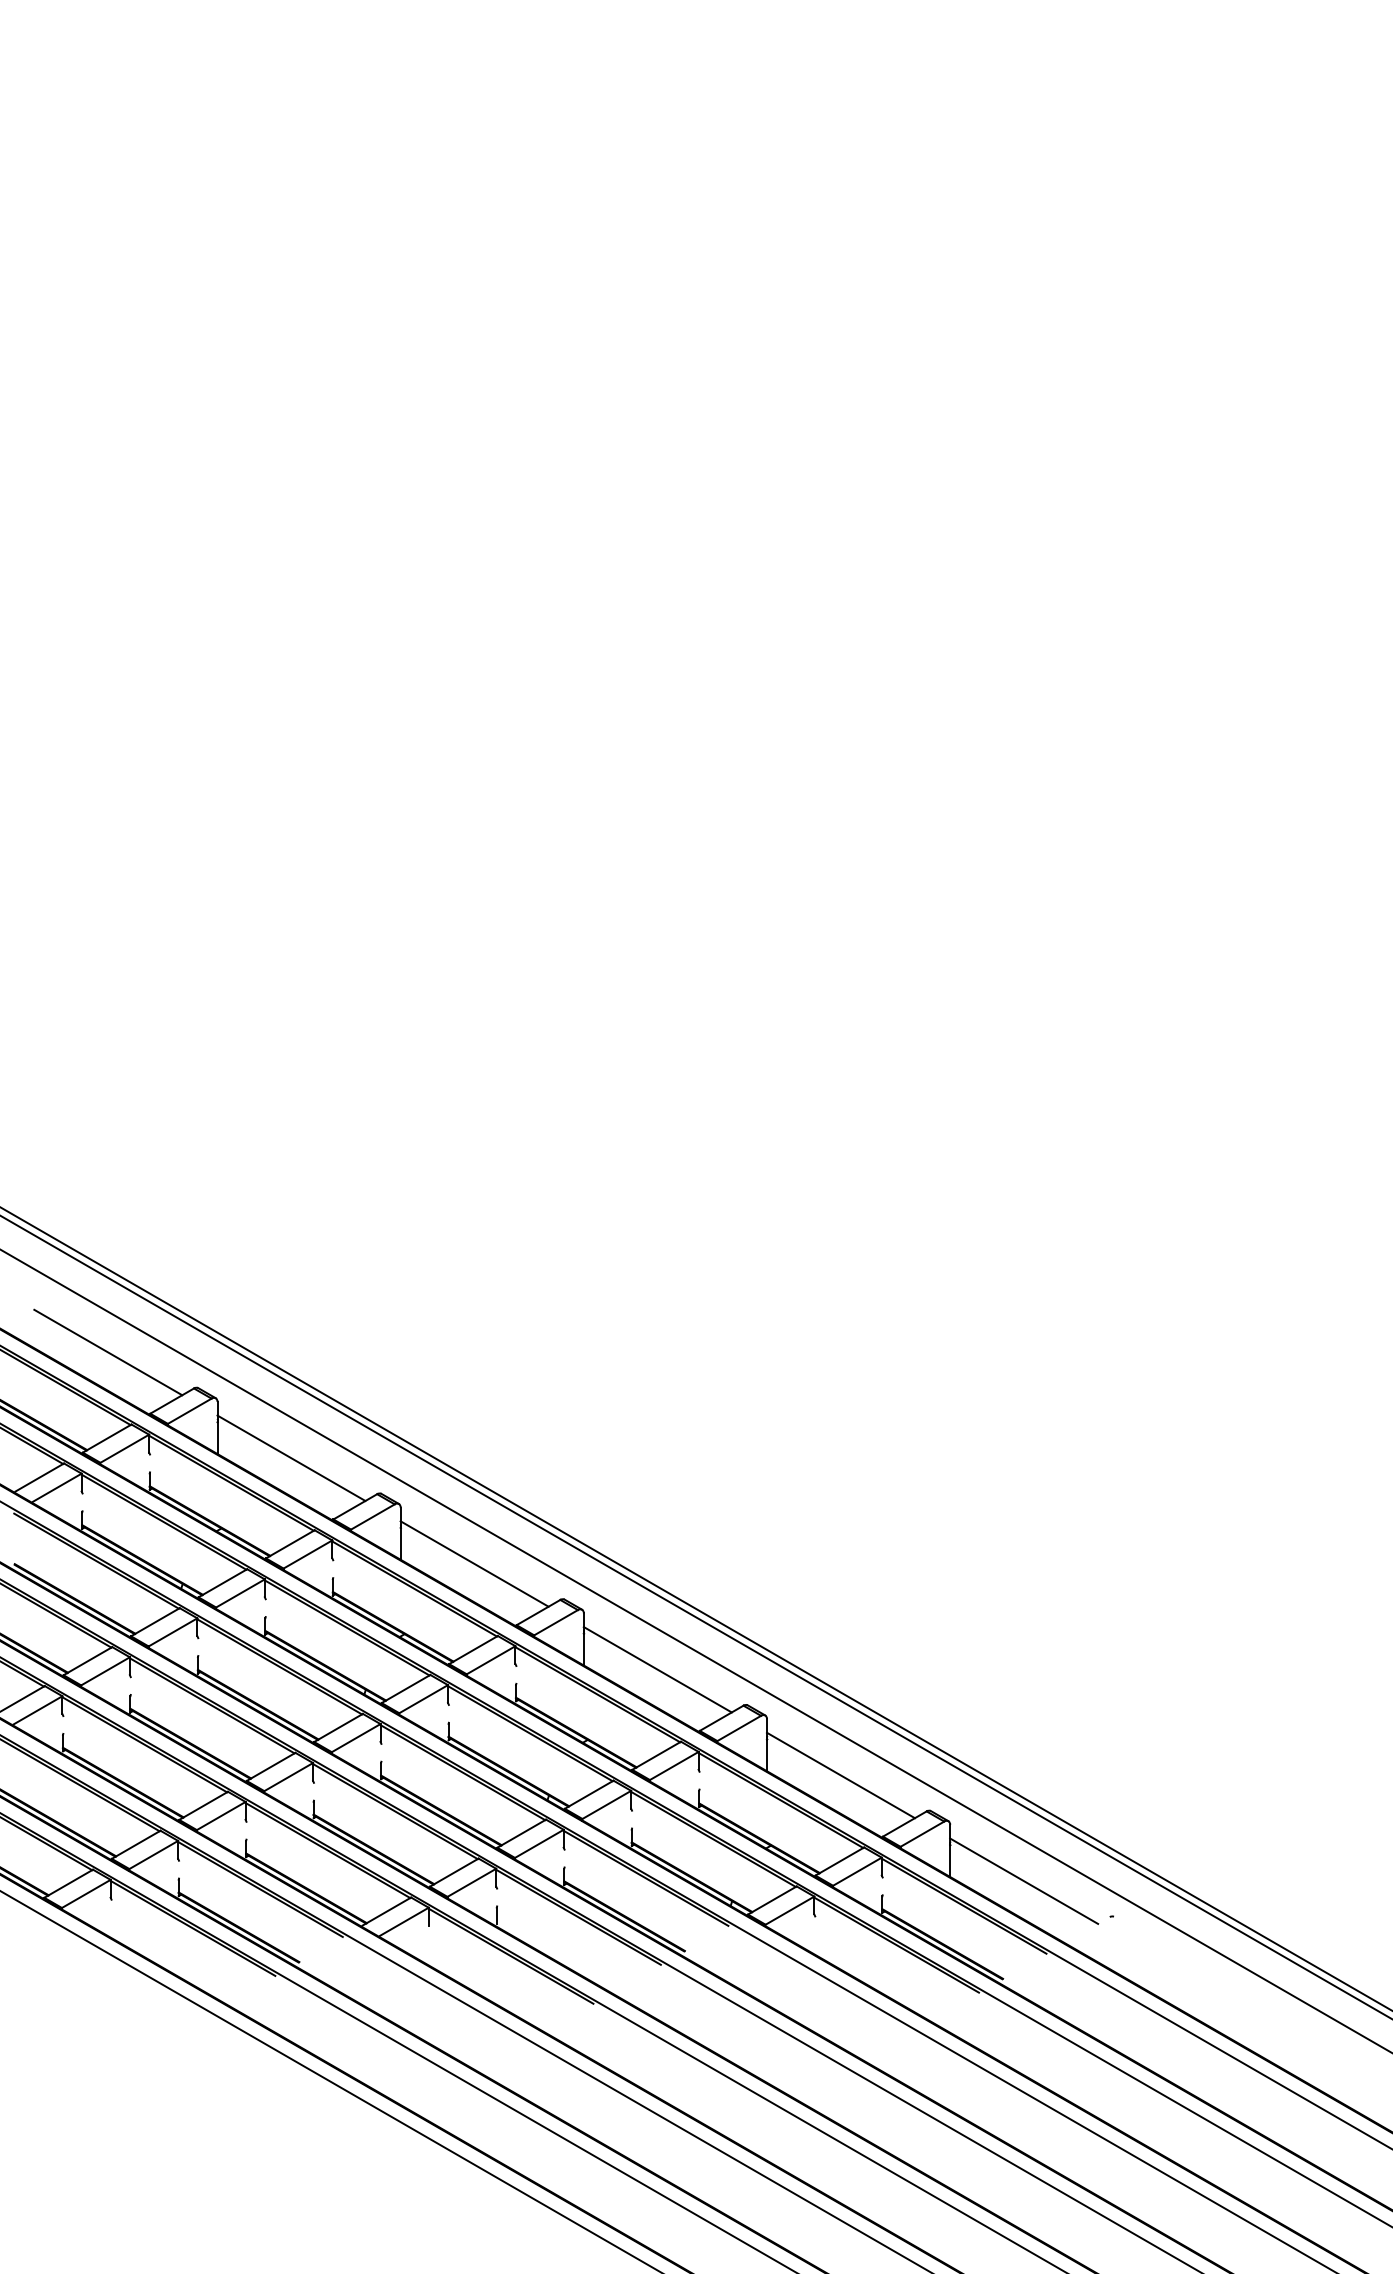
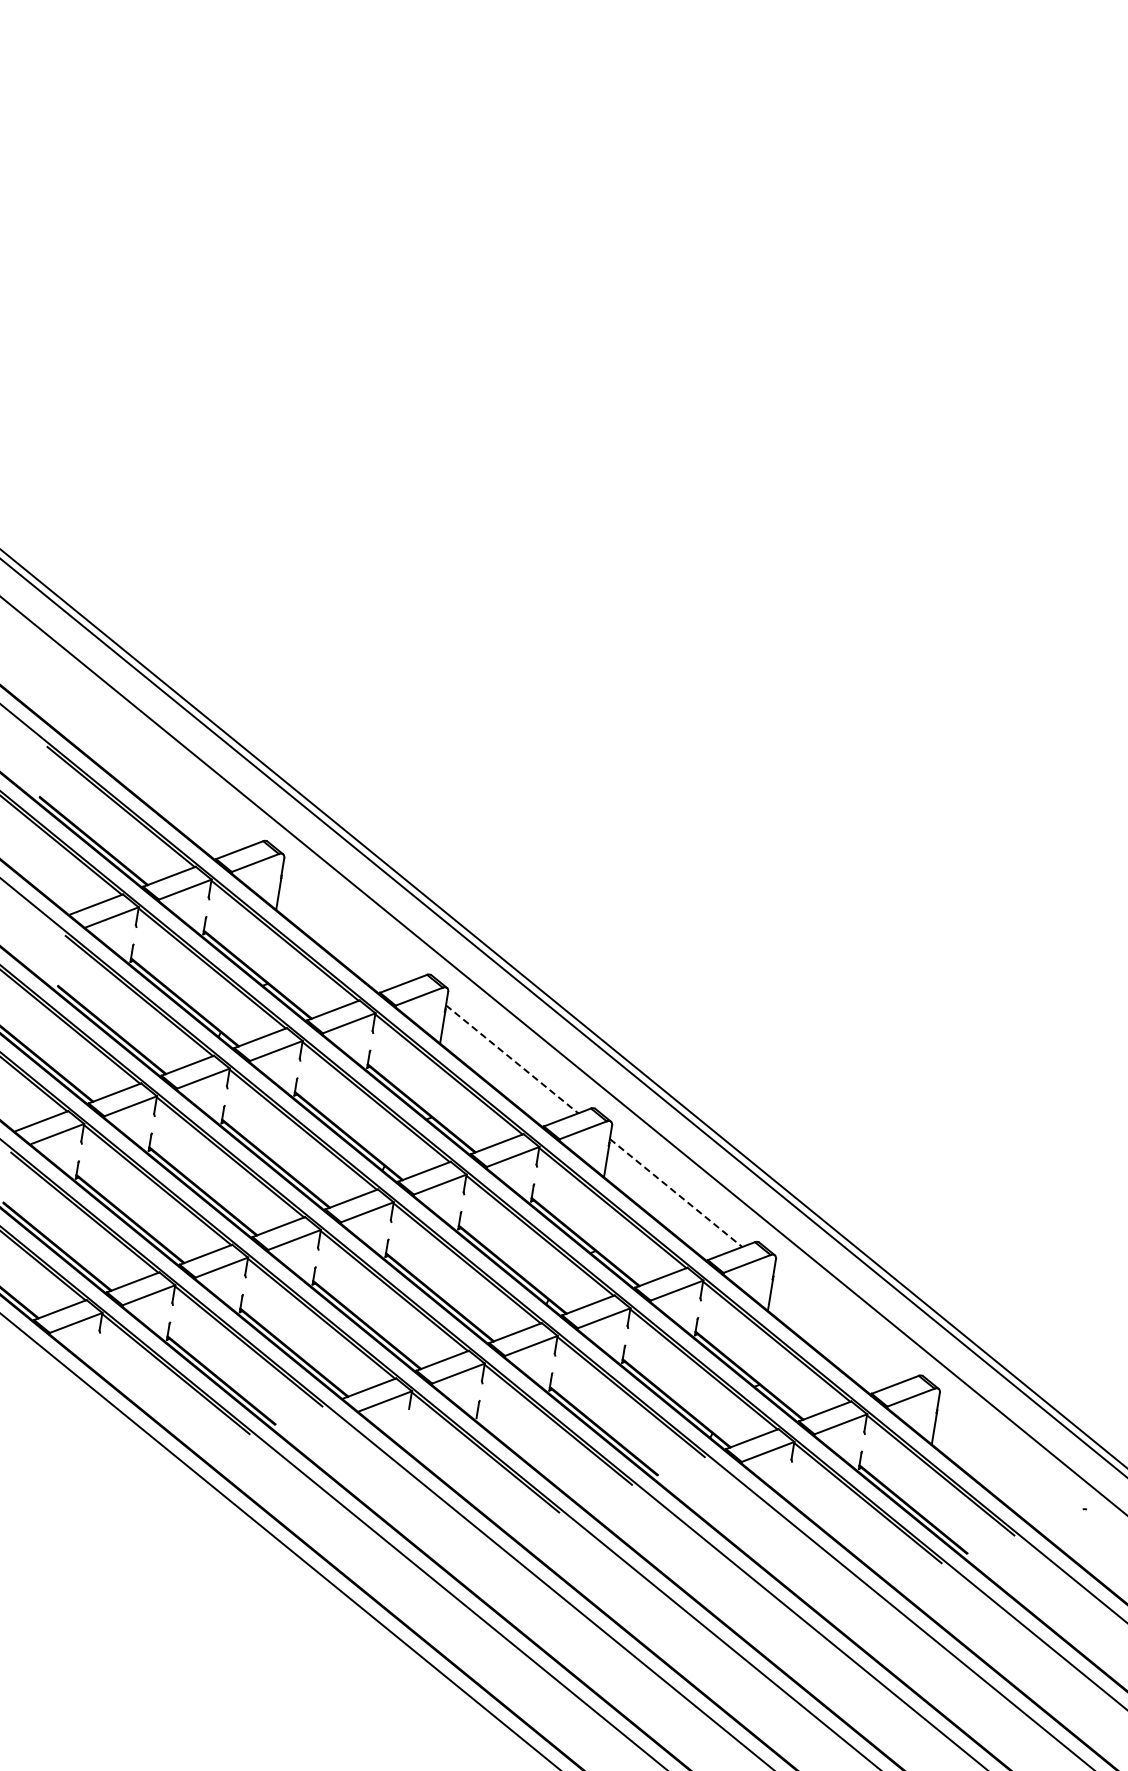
line: (108, 1352) -> (184, 792), removed
line: (291, 1457) -> (348, 924), removed
line: (475, 1564) -> (512, 1059), solid -> dashed
line: (658, 1670) -> (676, 1193), solid -> dashed
line: (840, 1775) -> (839, 1326), removed
line: (1024, 1880) -> (1004, 1459), removed

